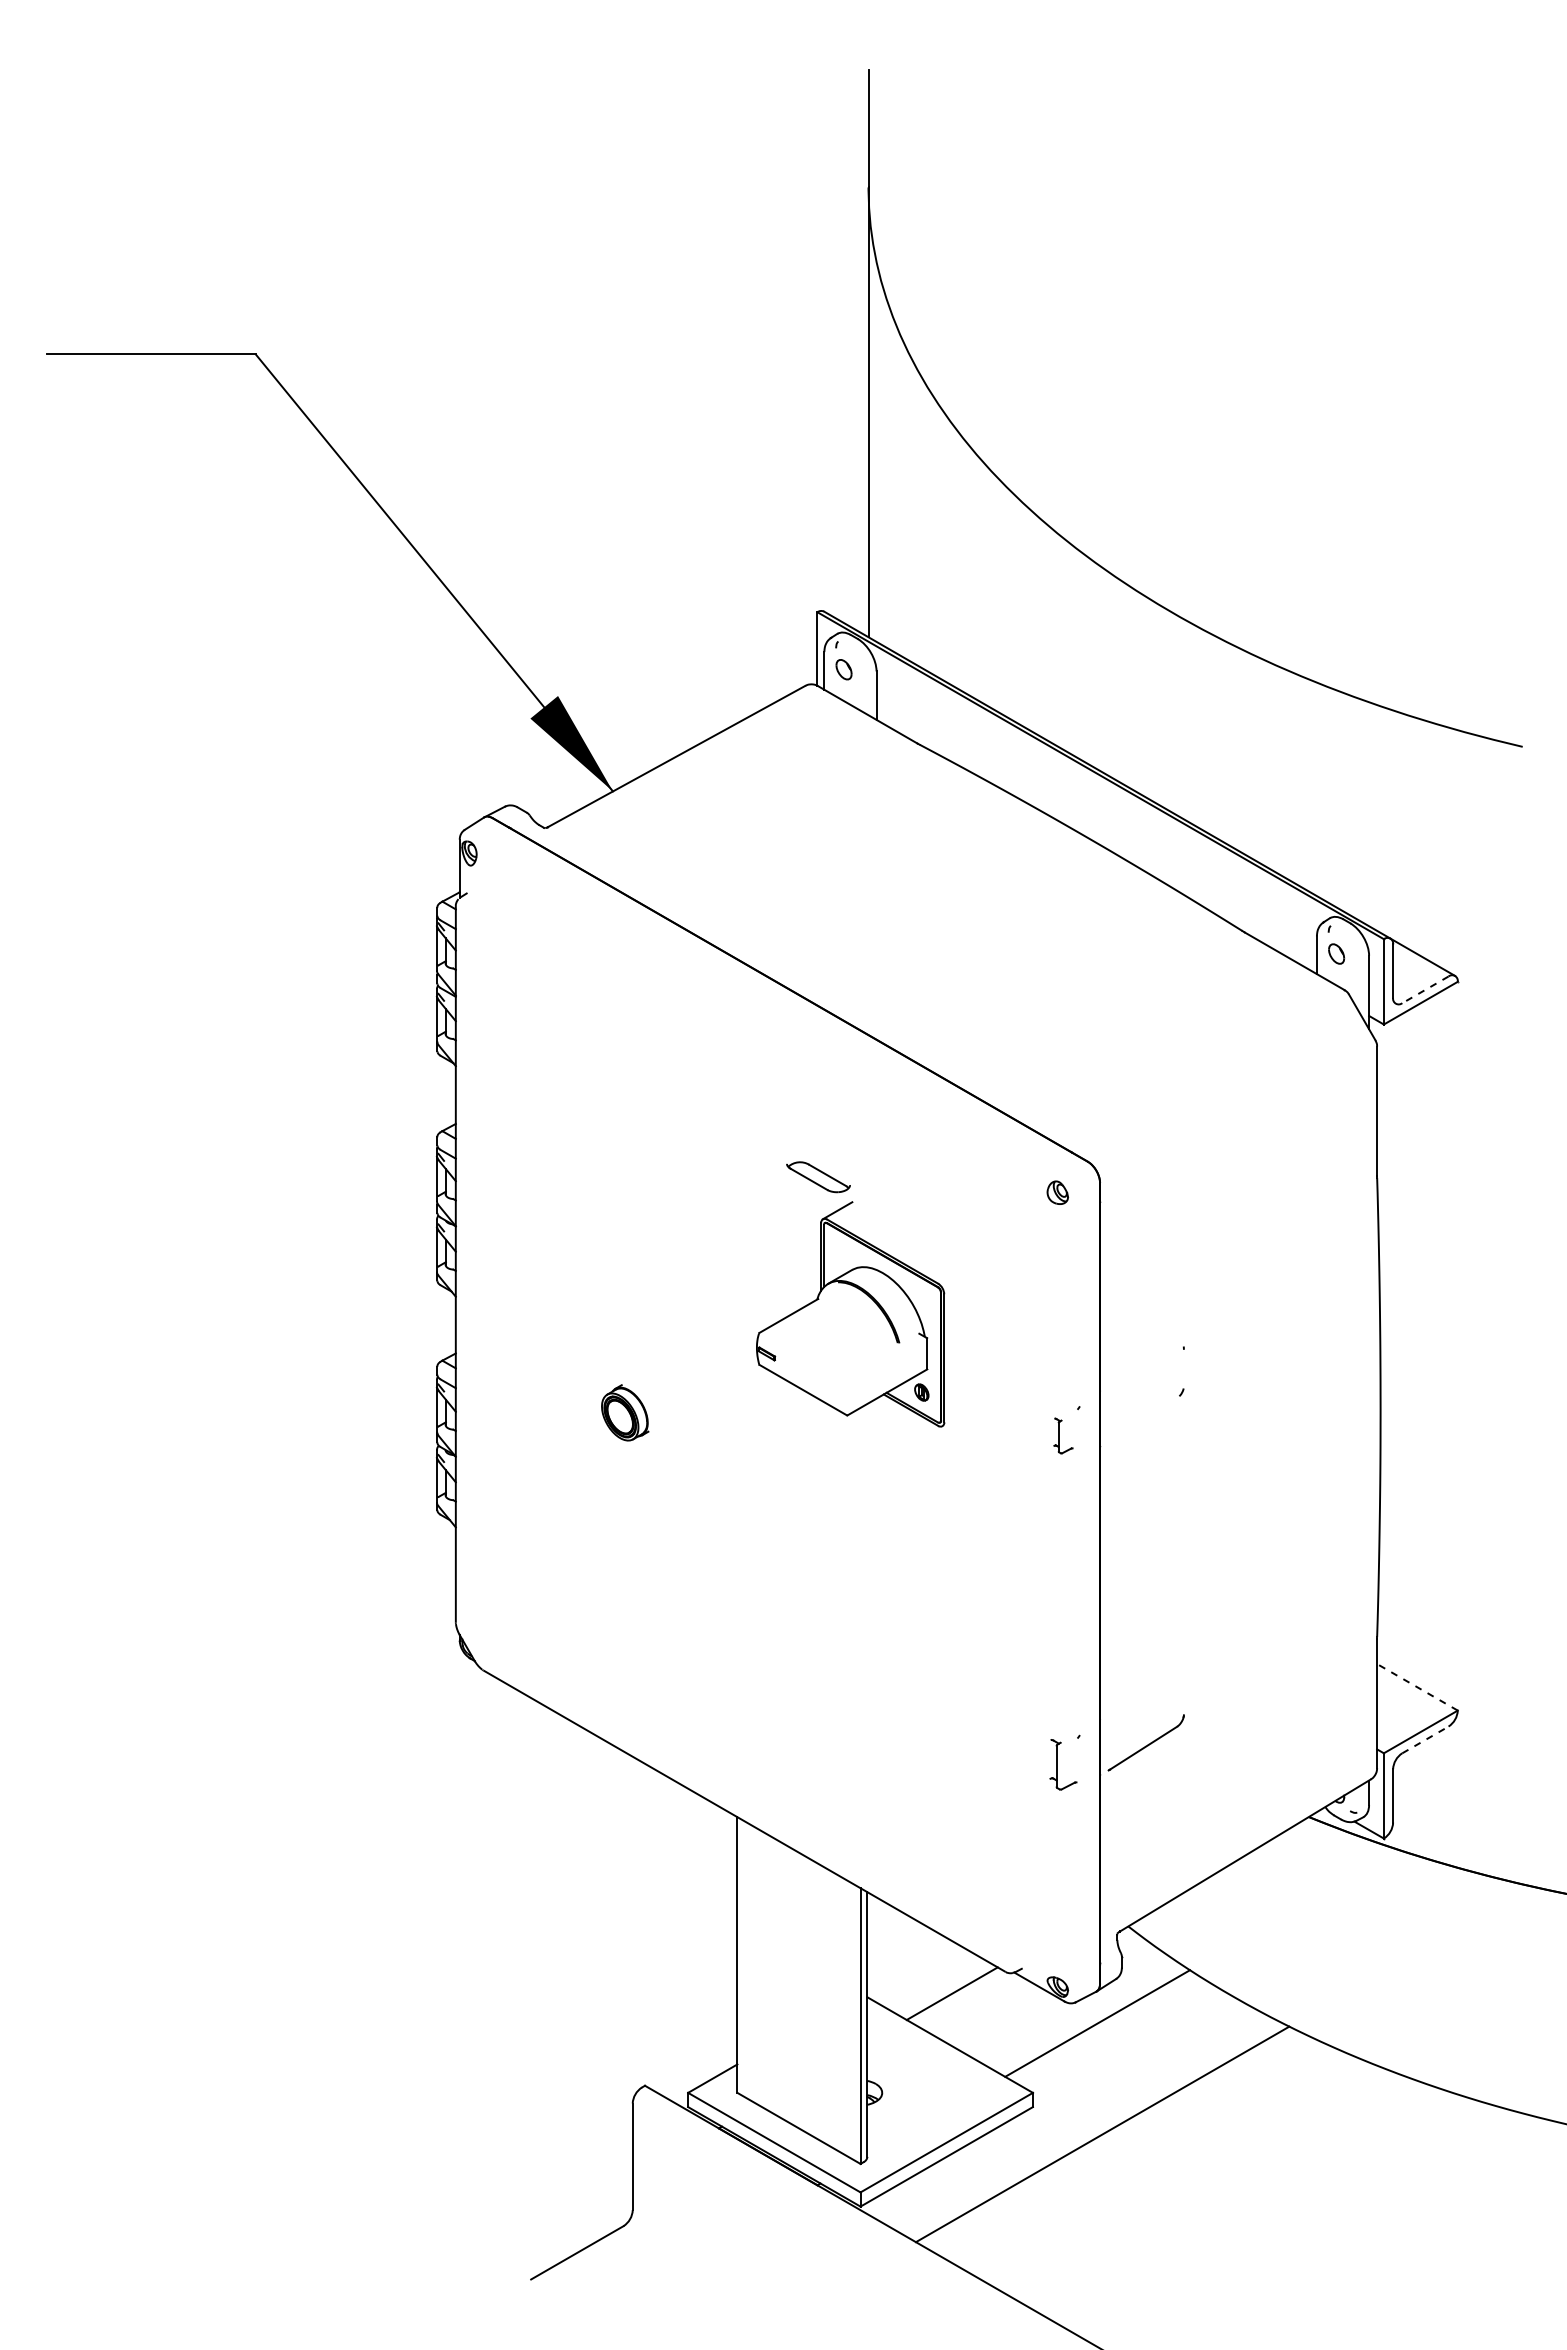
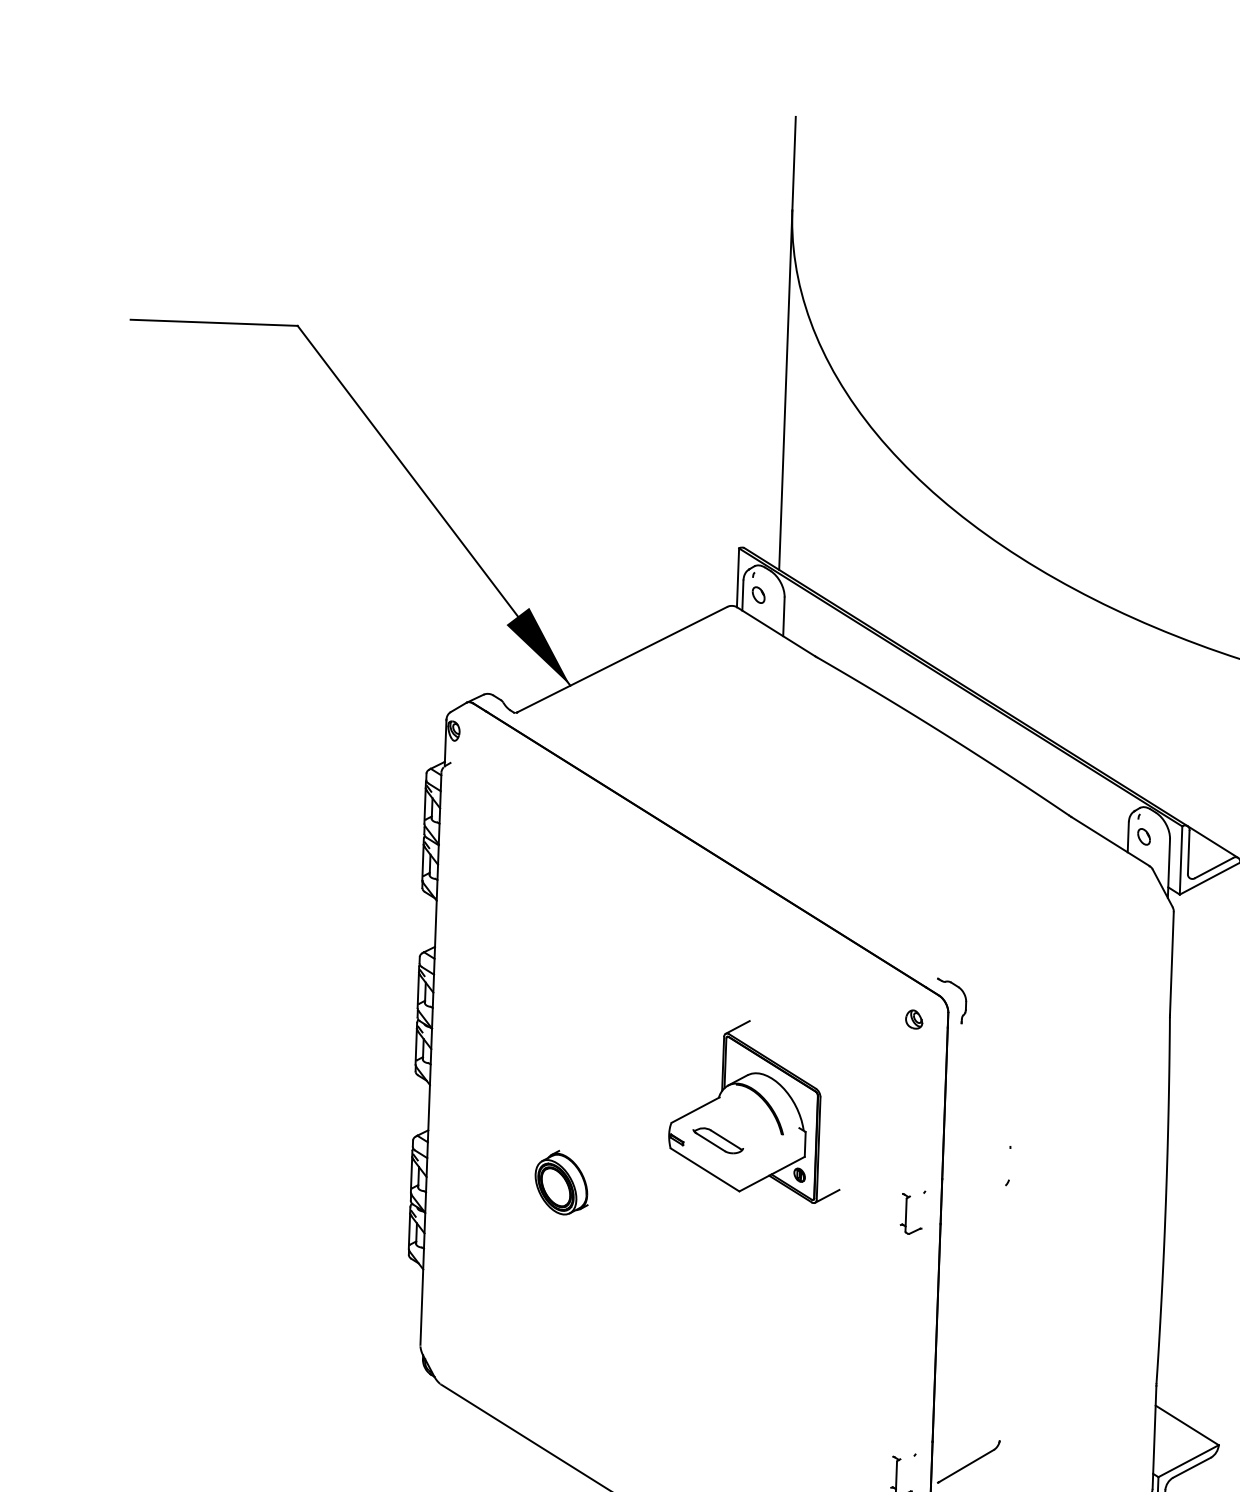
line: (1425, 989) -> (1214, 867), dashed -> solid
part: (1119, 1162) -> (964, 997), added
part: (818, 1177) -> (718, 1141), moved
part: (625, 1412) -> (562, 1182), size x1.43
line: (957, 1417) -> (827, 1196), added
part: (1063, 1435) -> (911, 1213), size x1.43
line: (1417, 1687) -> (1187, 1425), dashed -> solid
line: (1425, 1739) -> (1192, 1467), dashed -> solid

